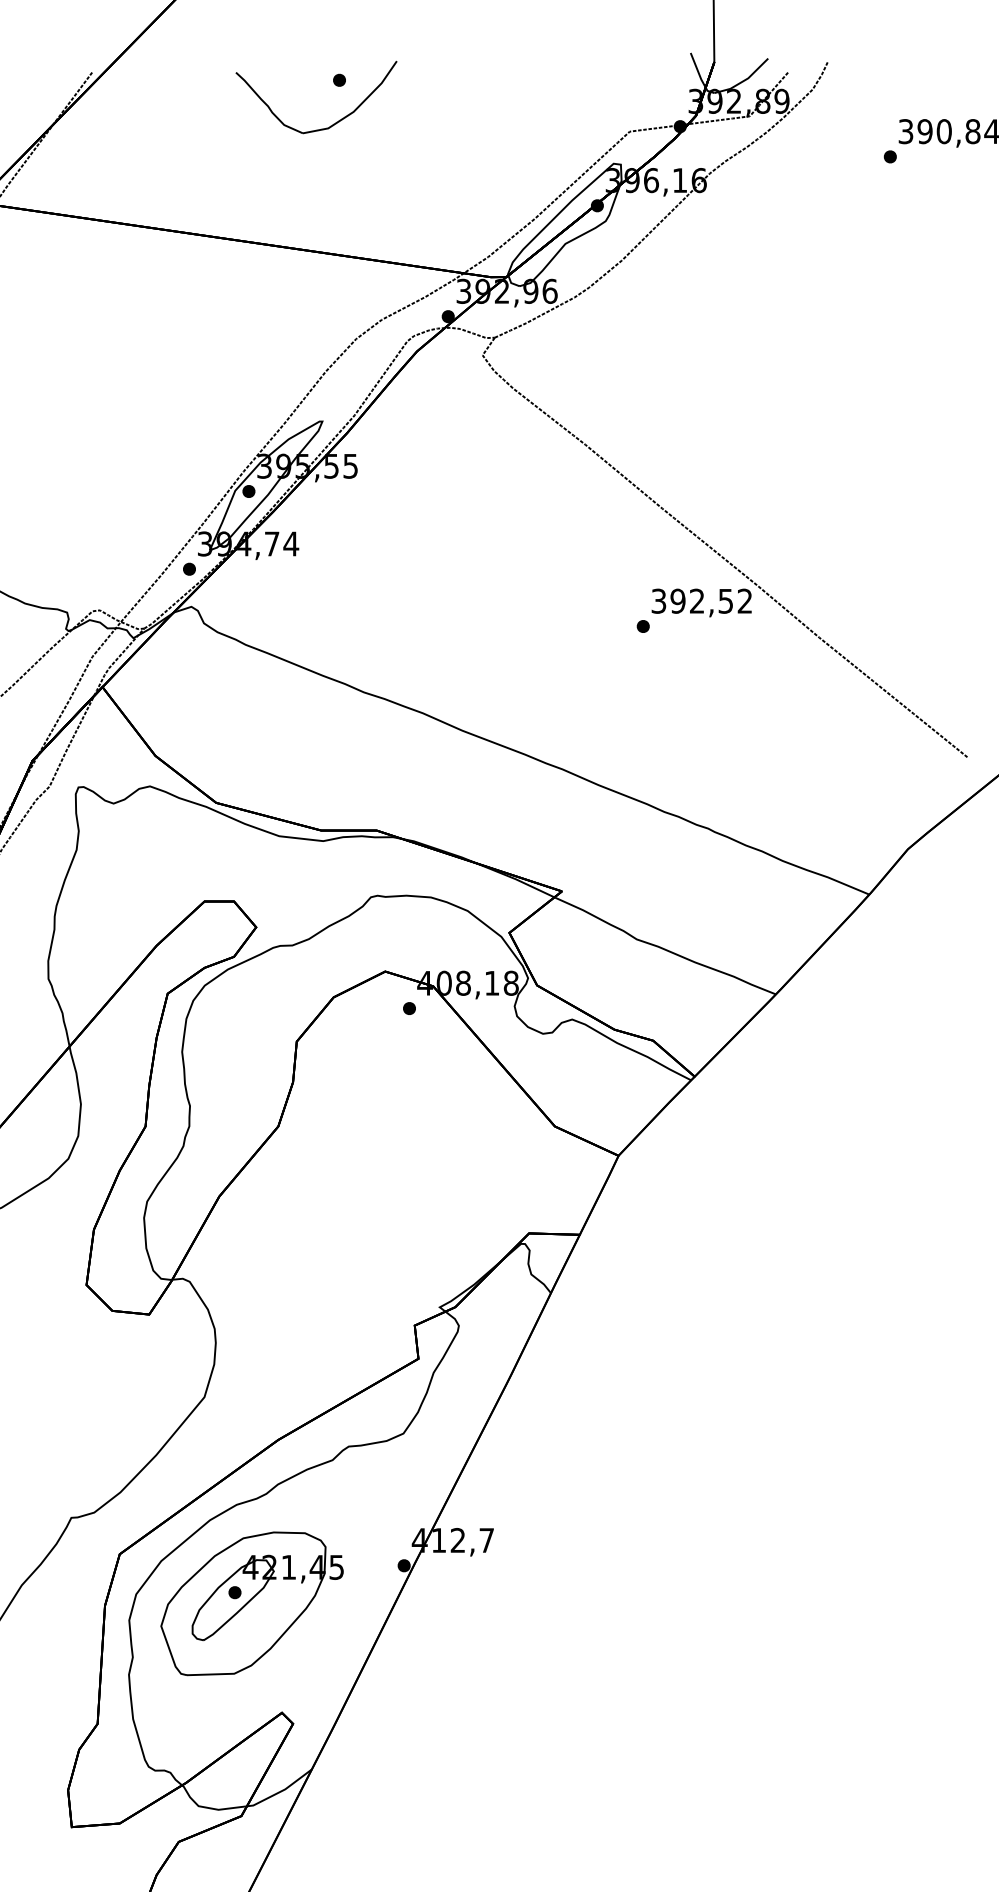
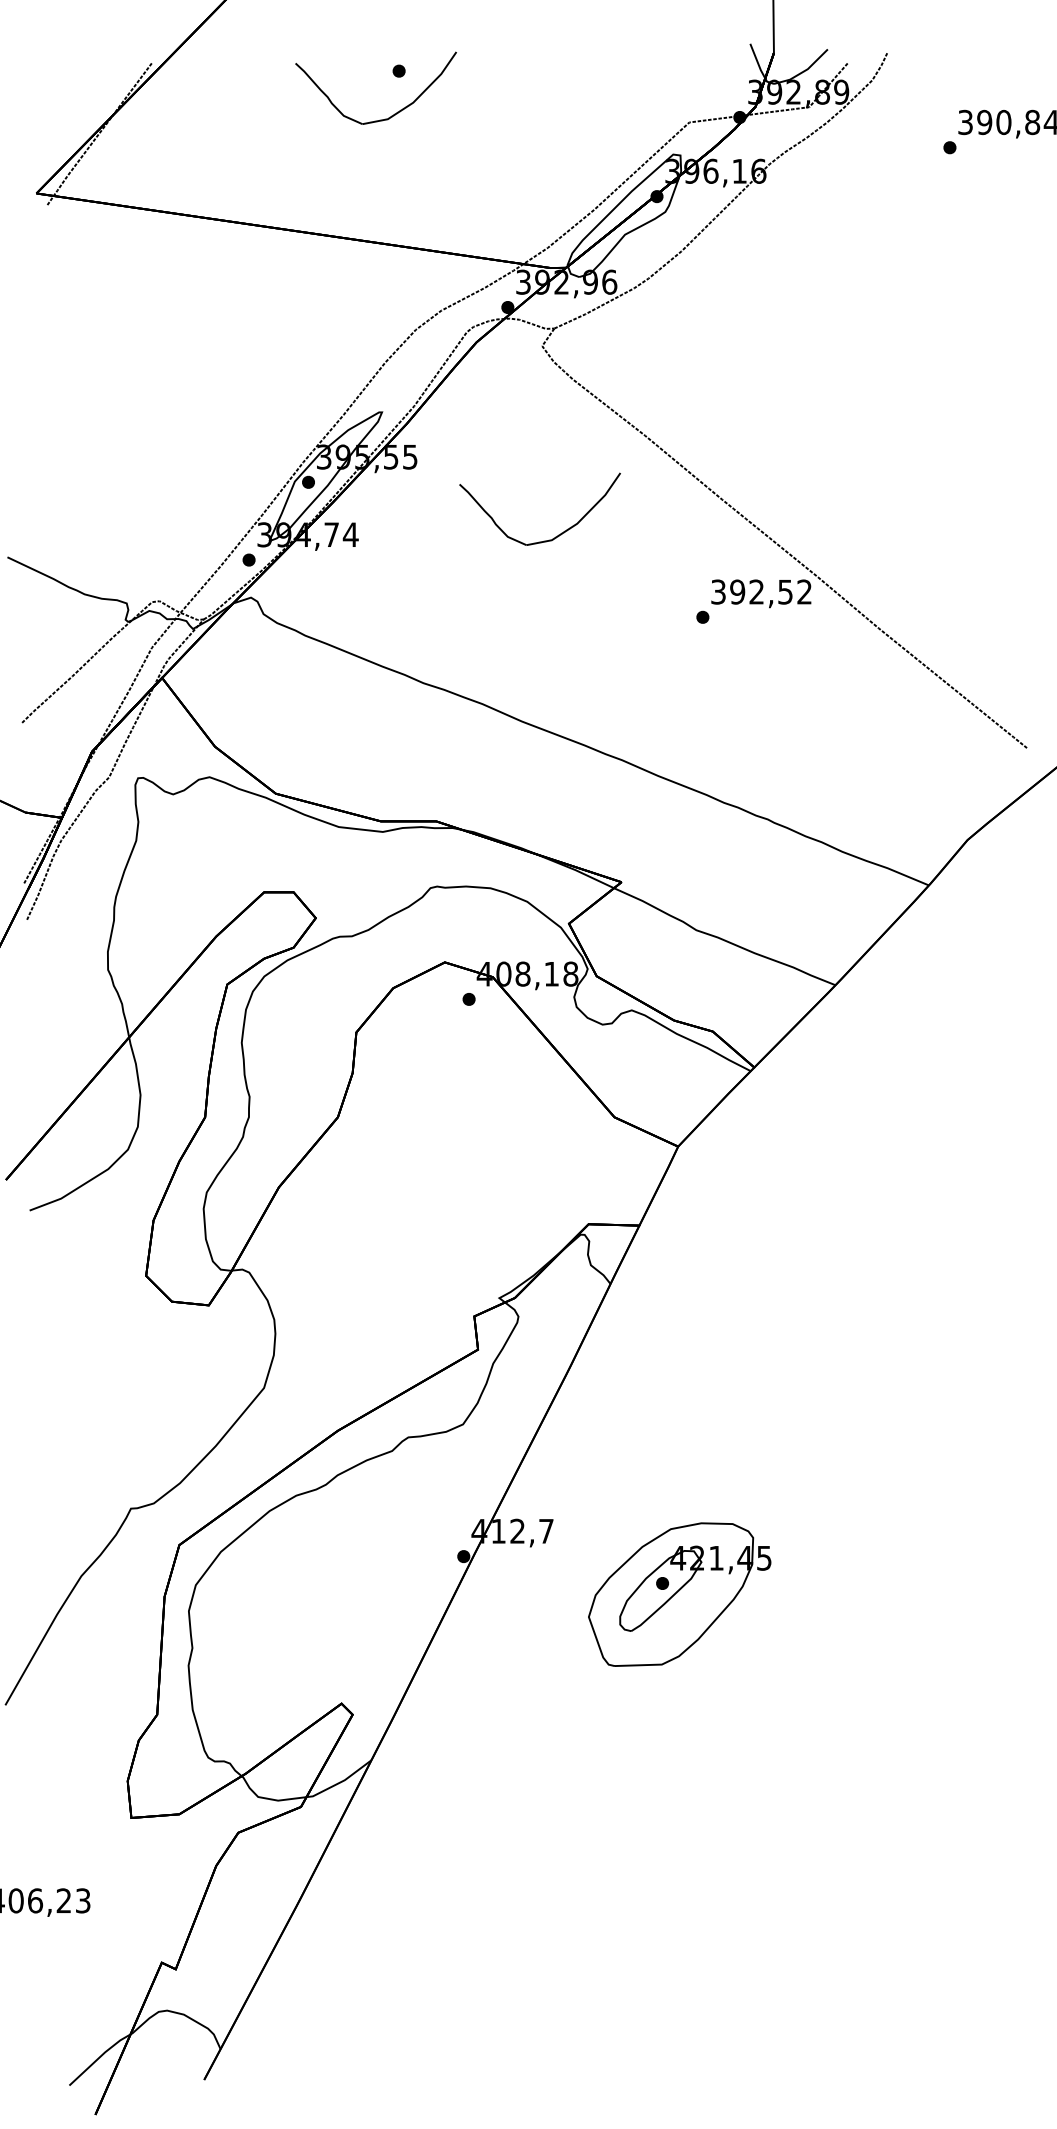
part: (498, 543) -> (558, 534), added
part: (251, 1603) -> (679, 1594), moved

